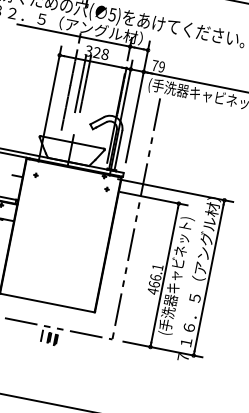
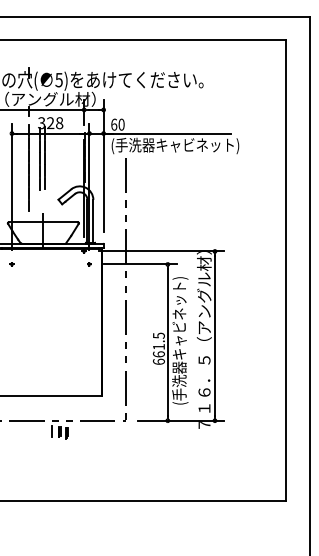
text: (158, 66) -> (117, 124), 79 -> 60
text: (155, 279) -> (158, 348), 466.1 -> 661.5

